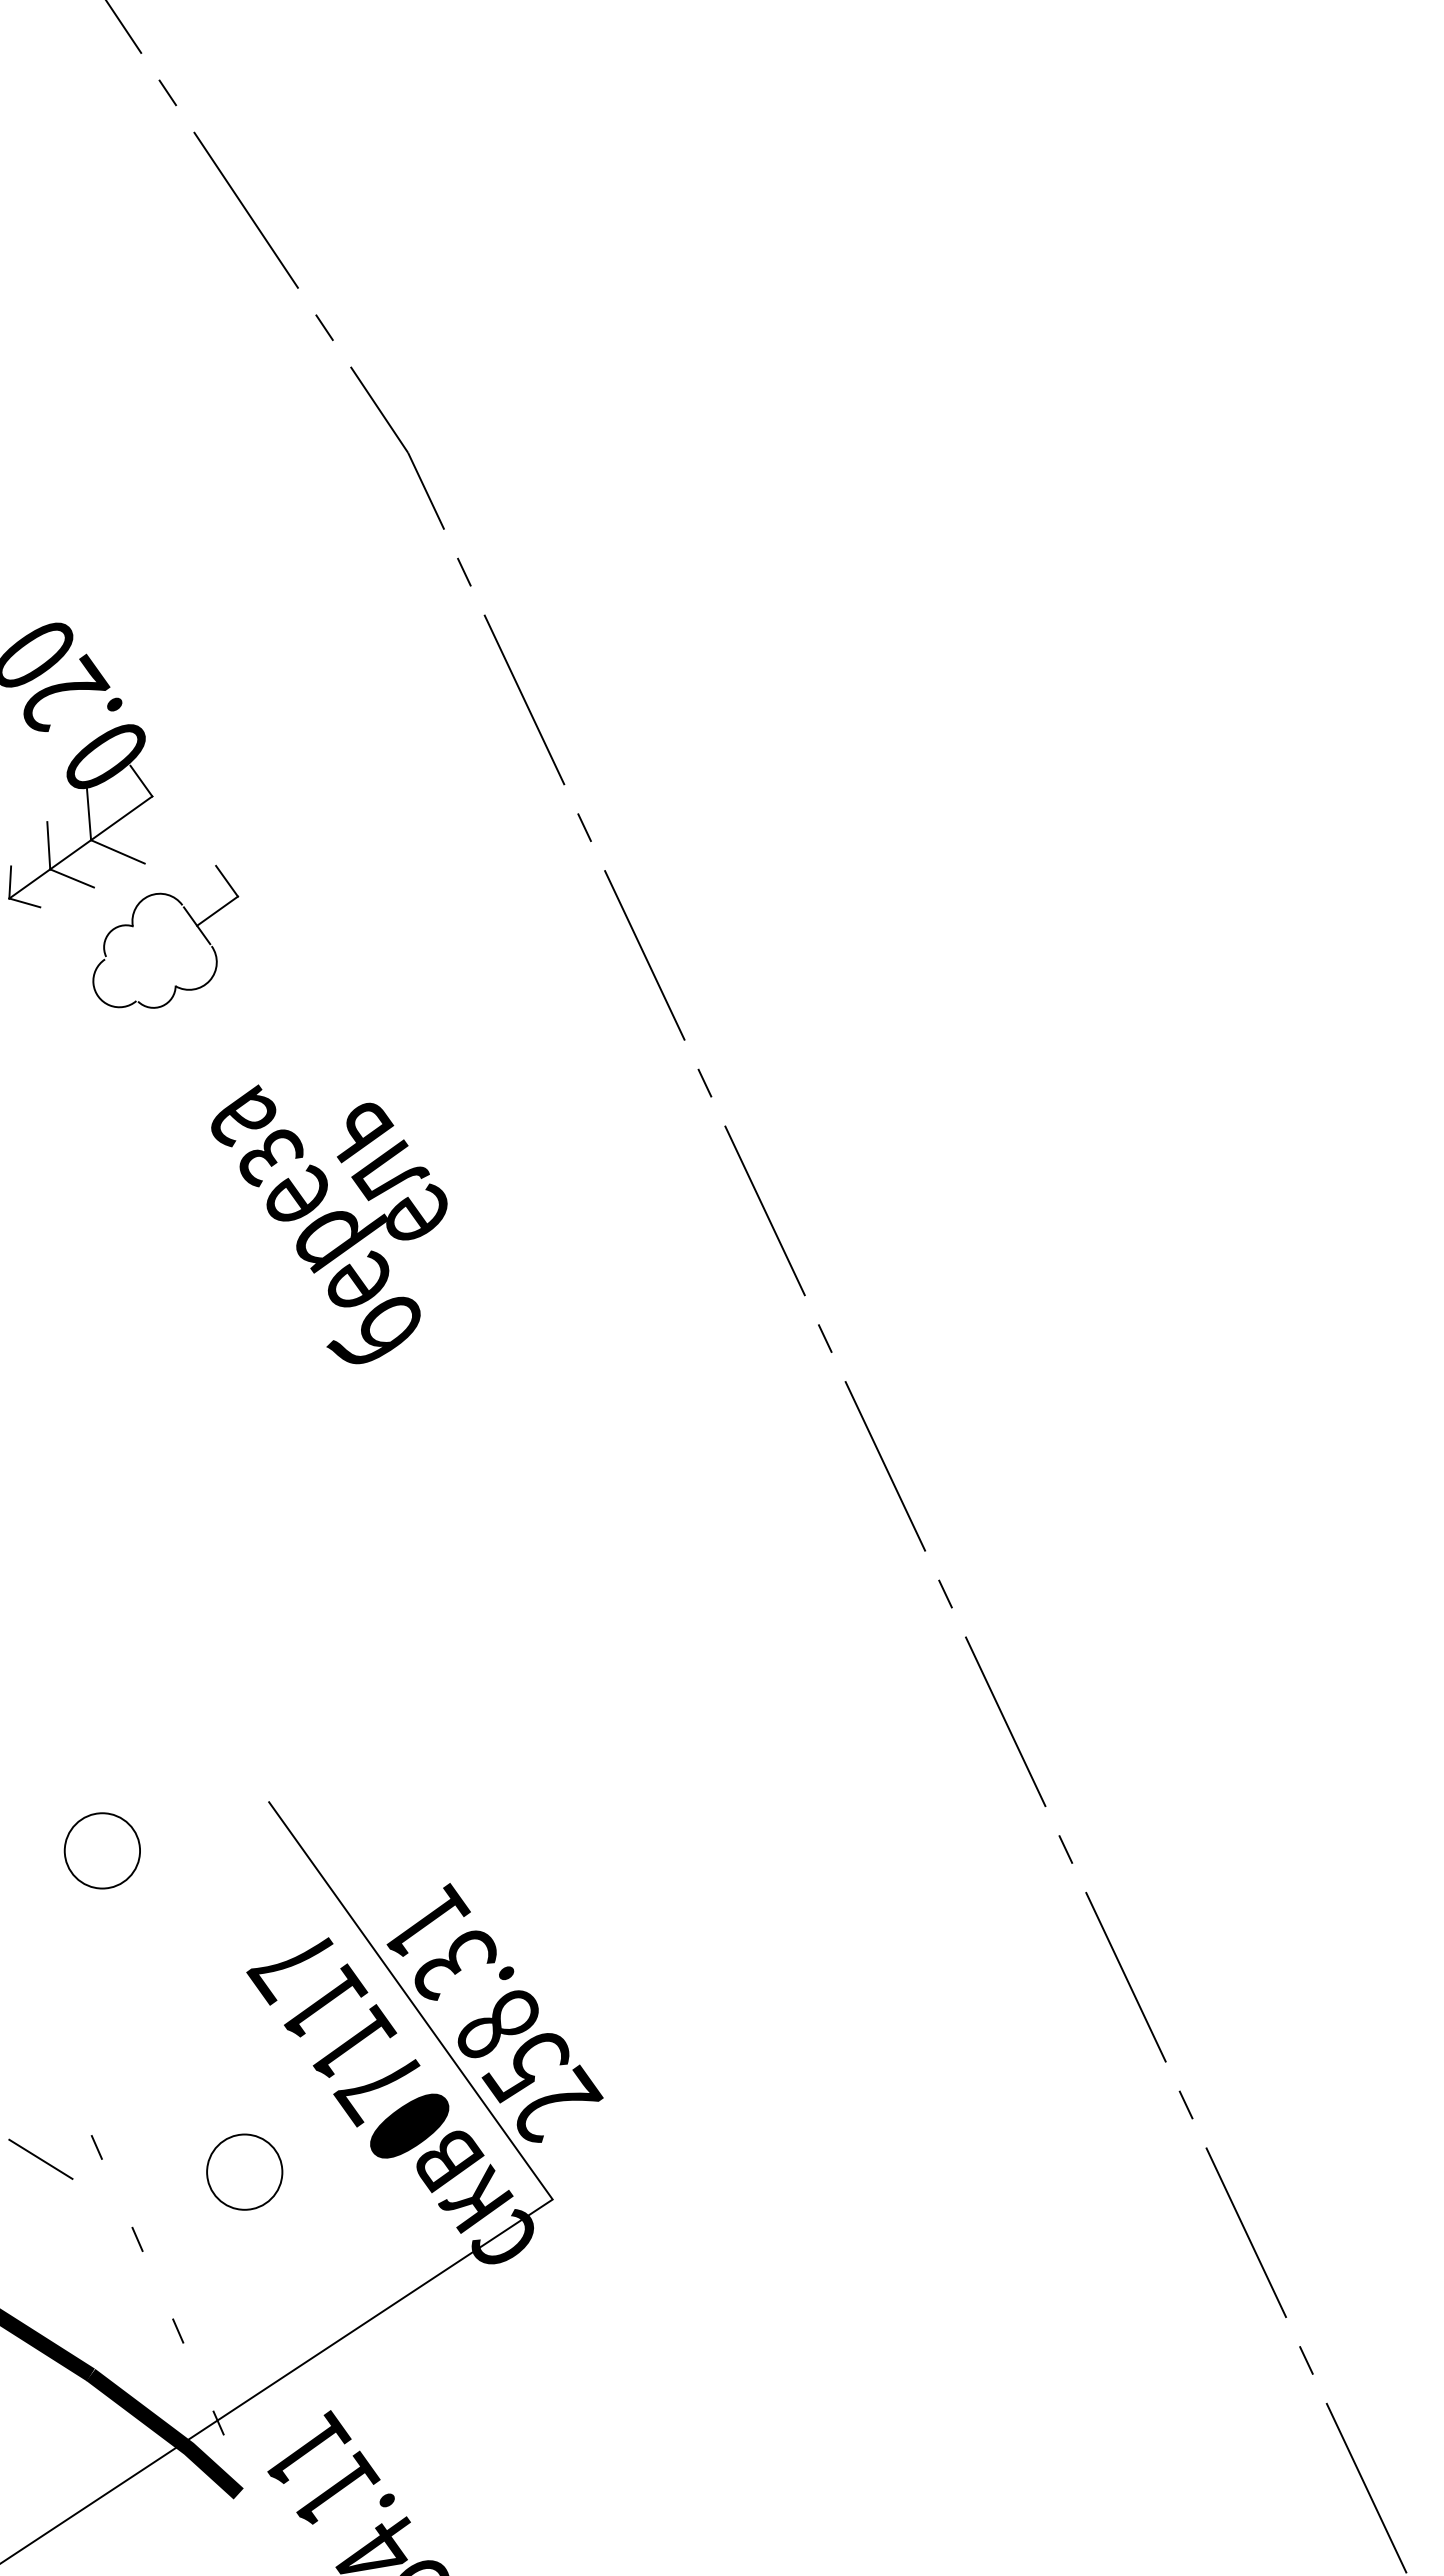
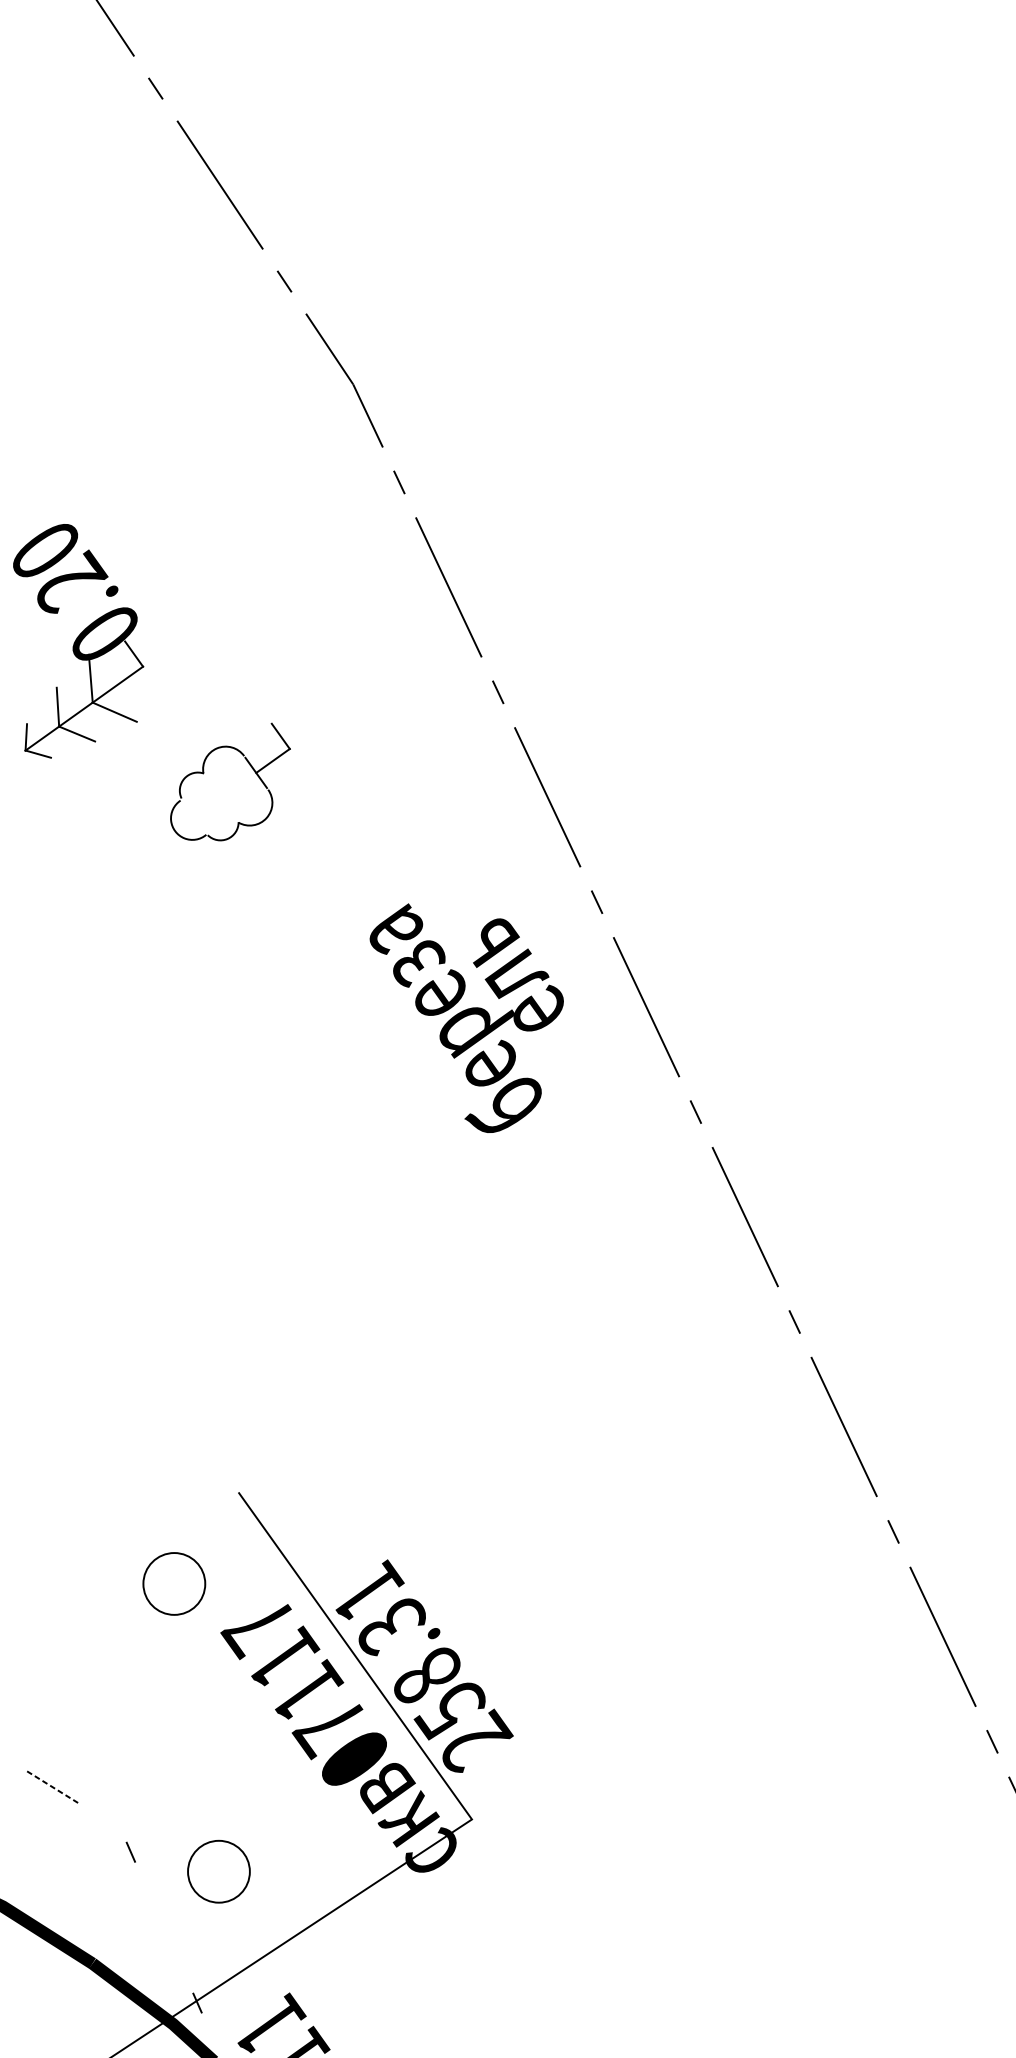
part: (165, 936) -> (230, 781), moved
text: (329, 1224) -> (466, 1018), moved
circle: (101, 1850) -> (173, 1583), moved
line: (96, 2147) -> (97, 1776), removed
line: (40, 2159) -> (51, 1786), solid -> dashed
circle: (244, 2171) -> (218, 1871), moved
line: (178, 2330) -> (164, 1927), removed

